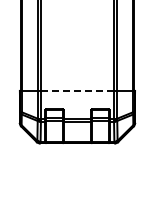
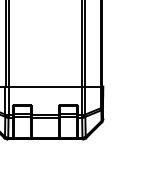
line: (77, 90) -> (45, 86), dashed -> solid

